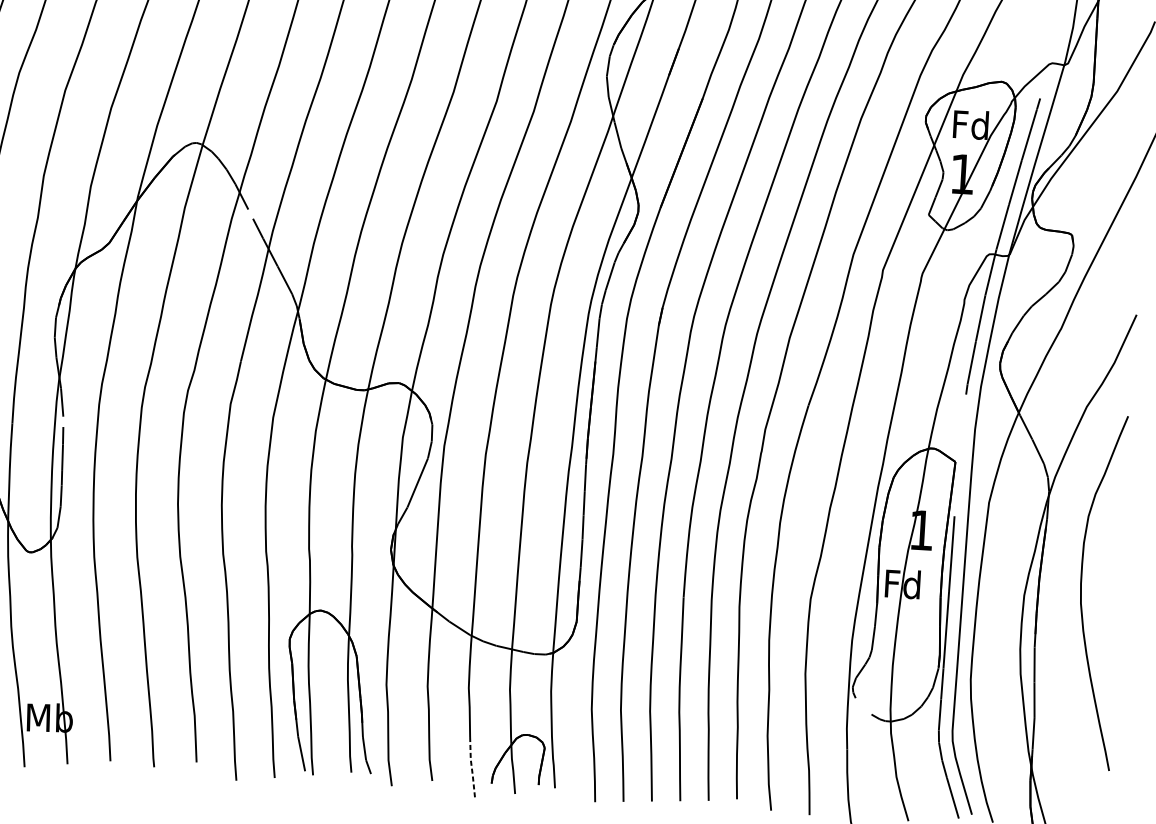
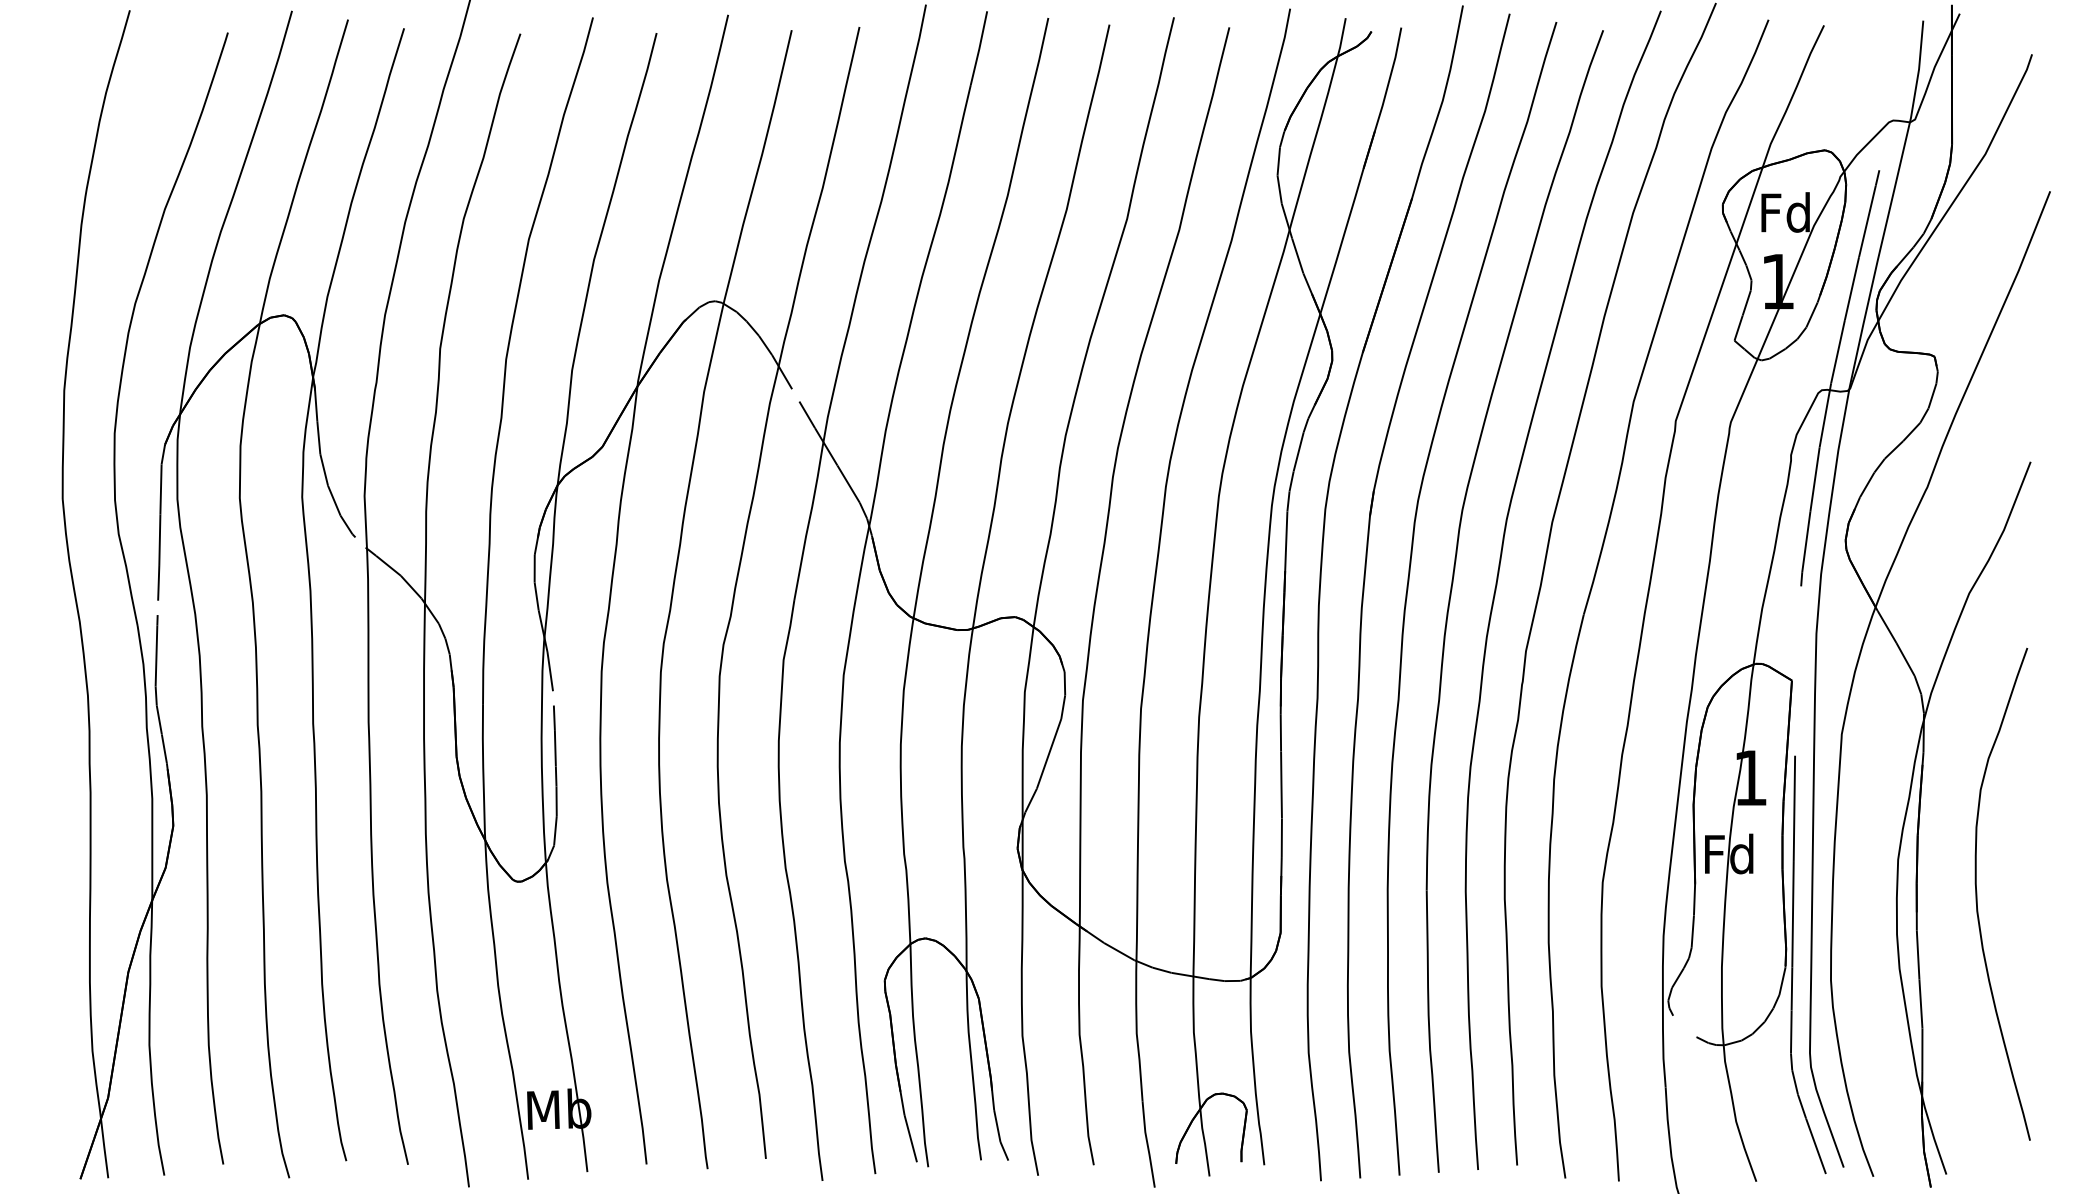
curve: (1081, 590) -> (1977, 893), moved
line: (471, 768) -> (1147, 1144), dashed -> solid

